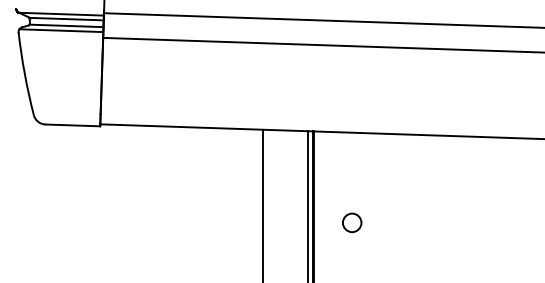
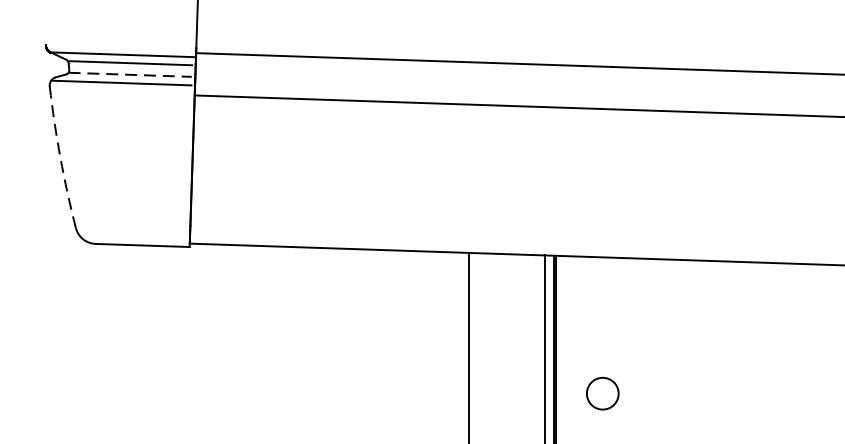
line: (65, 25) -> (130, 74), solid -> dashed
arc: (24, 74) -> (59, 158), solid -> dashed
circle: (352, 222) -> (603, 393), moved

